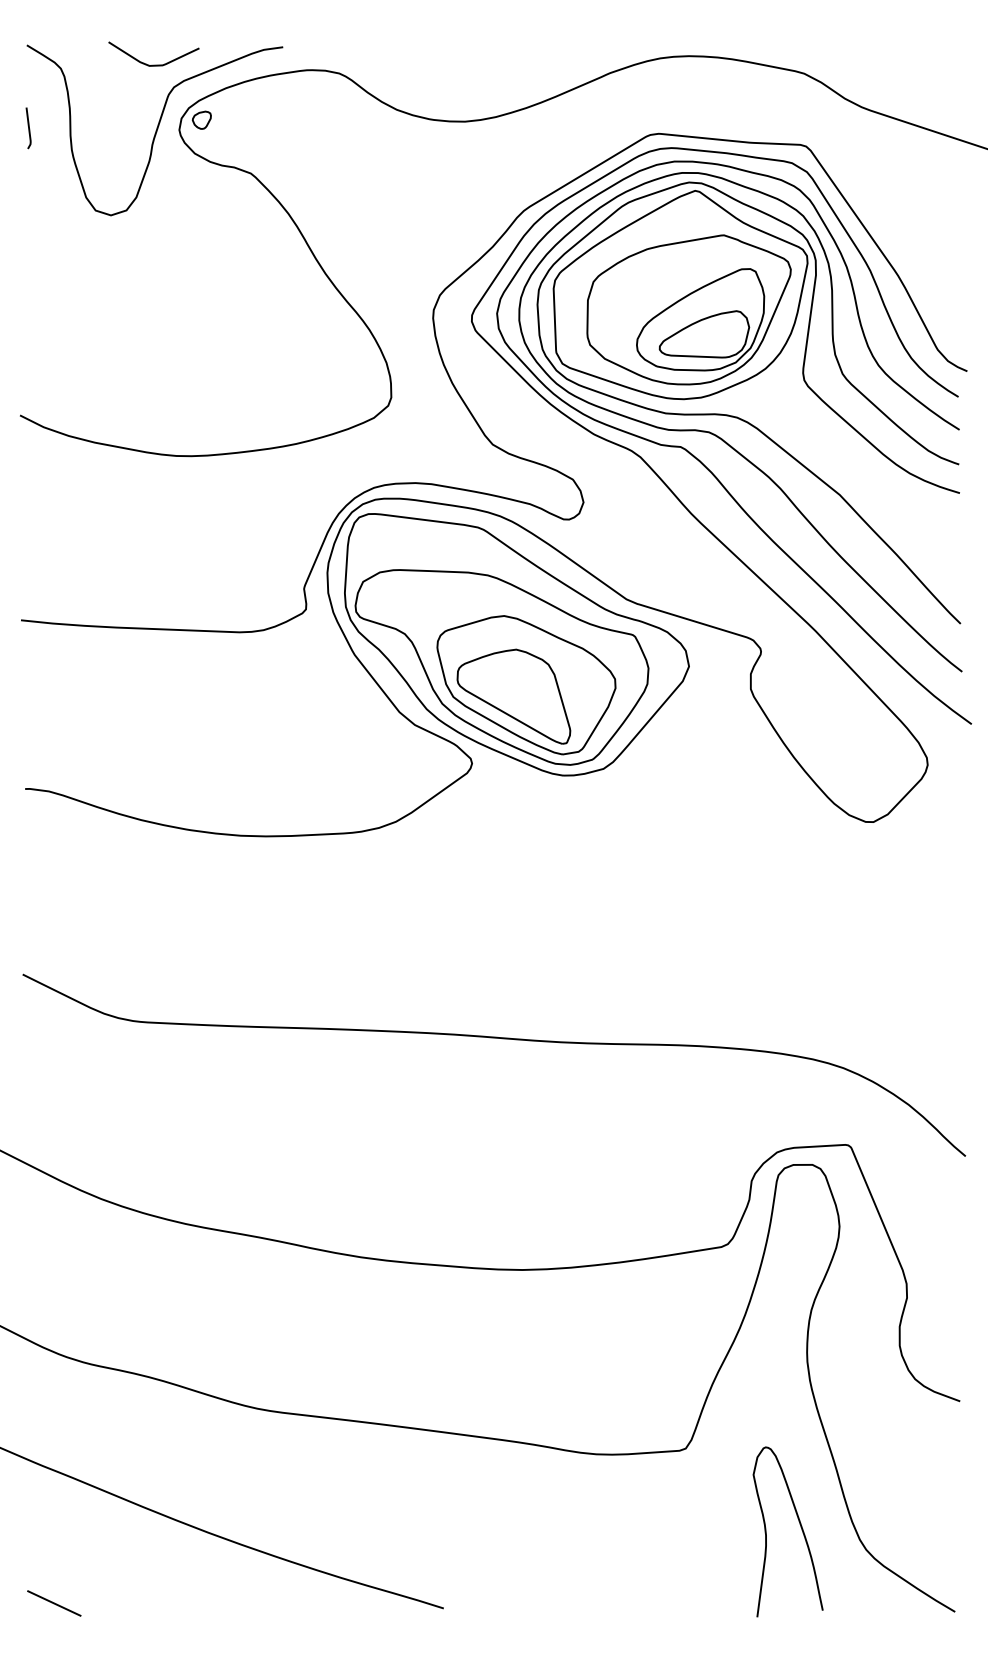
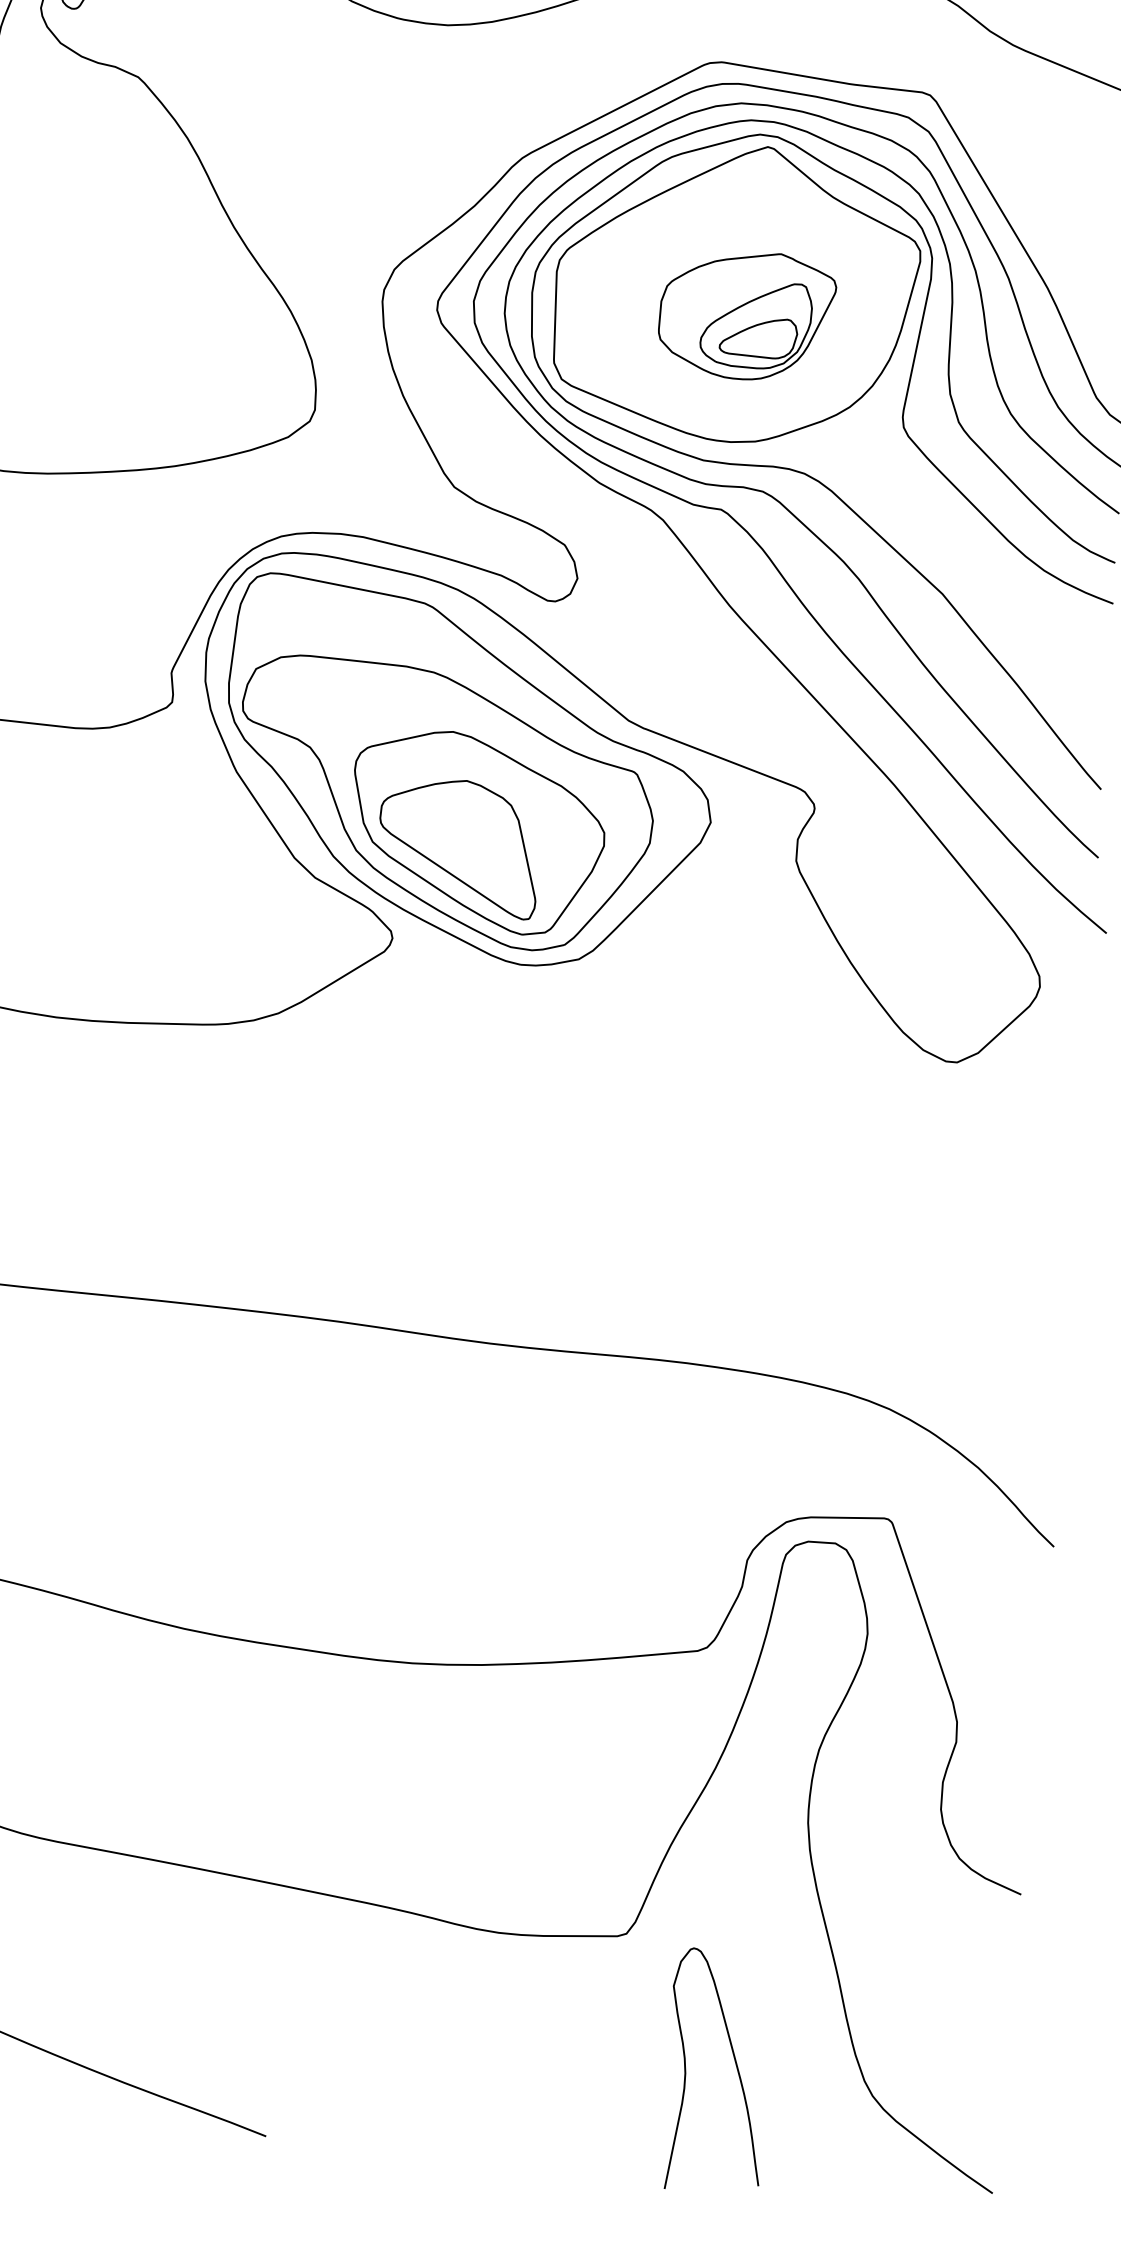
part: (688, 309) -> (746, 315), size x0.6
curve: (800, 1527) -> (735, 2065), moved

